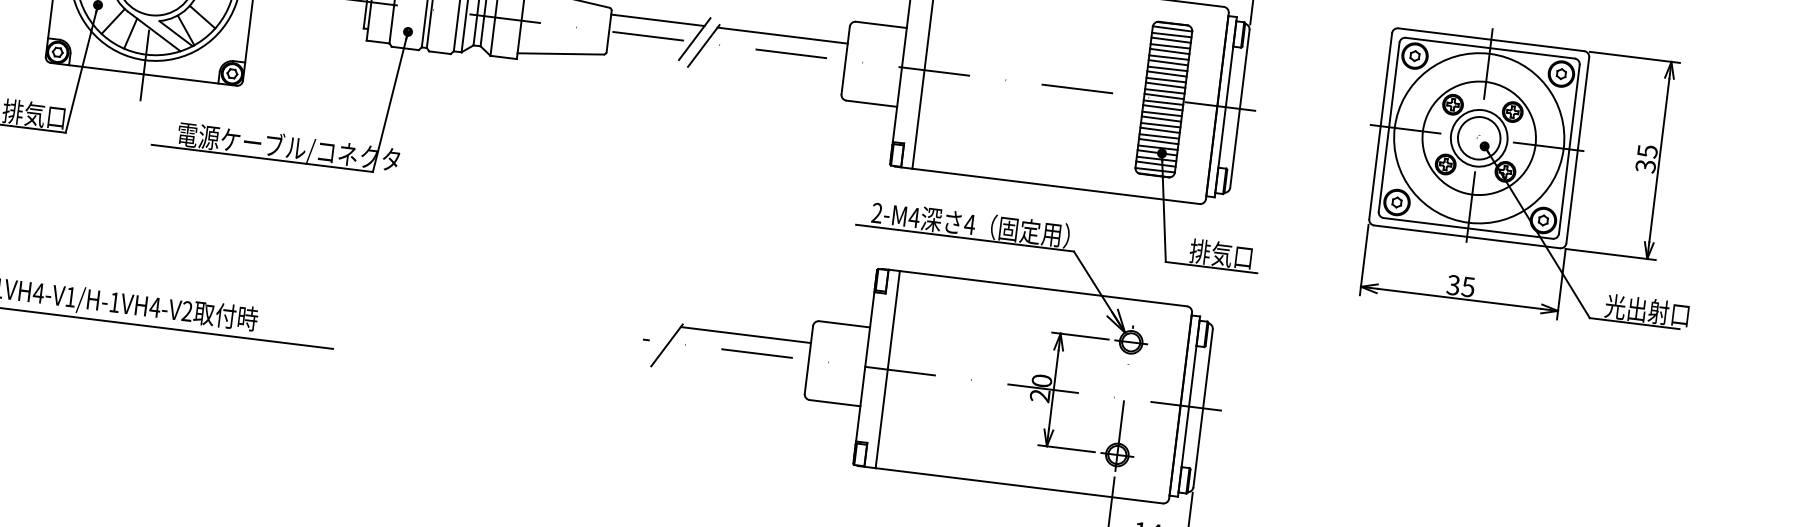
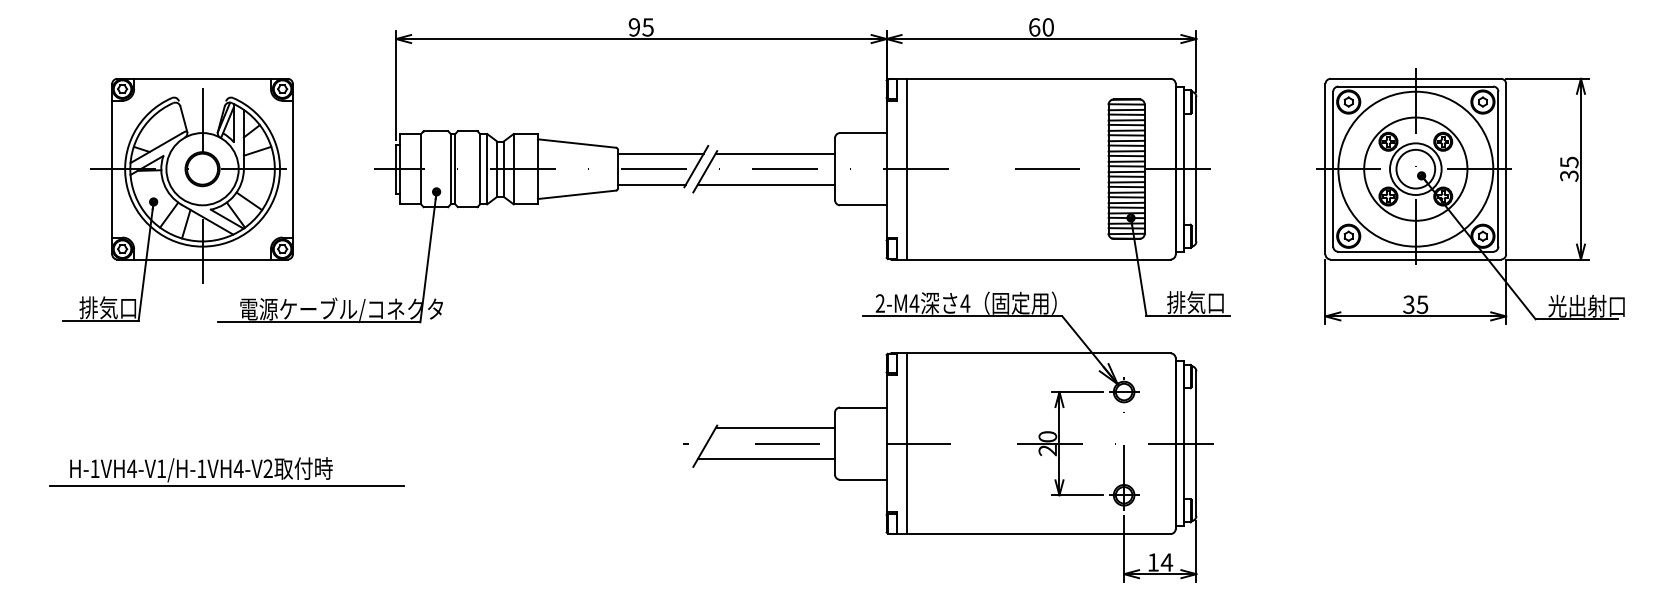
line: (643, 52) -> (651, 184), added
line: (768, 68) -> (766, 184), added
line: (732, 368) -> (766, 459), added

